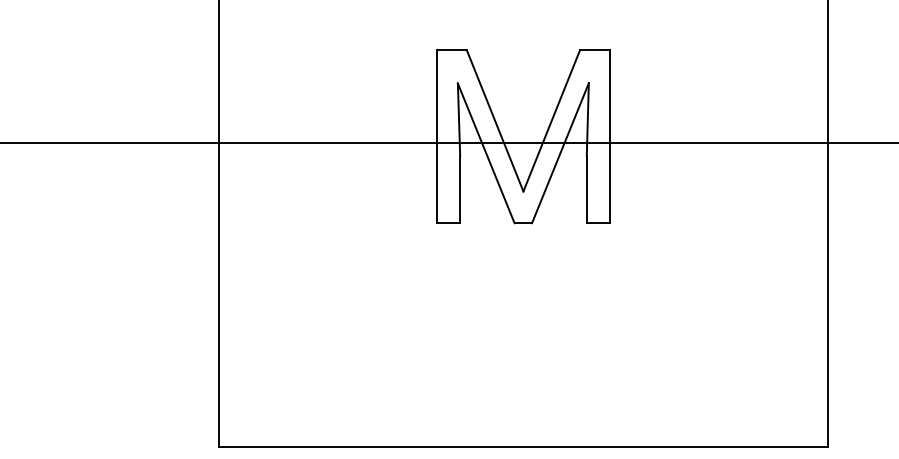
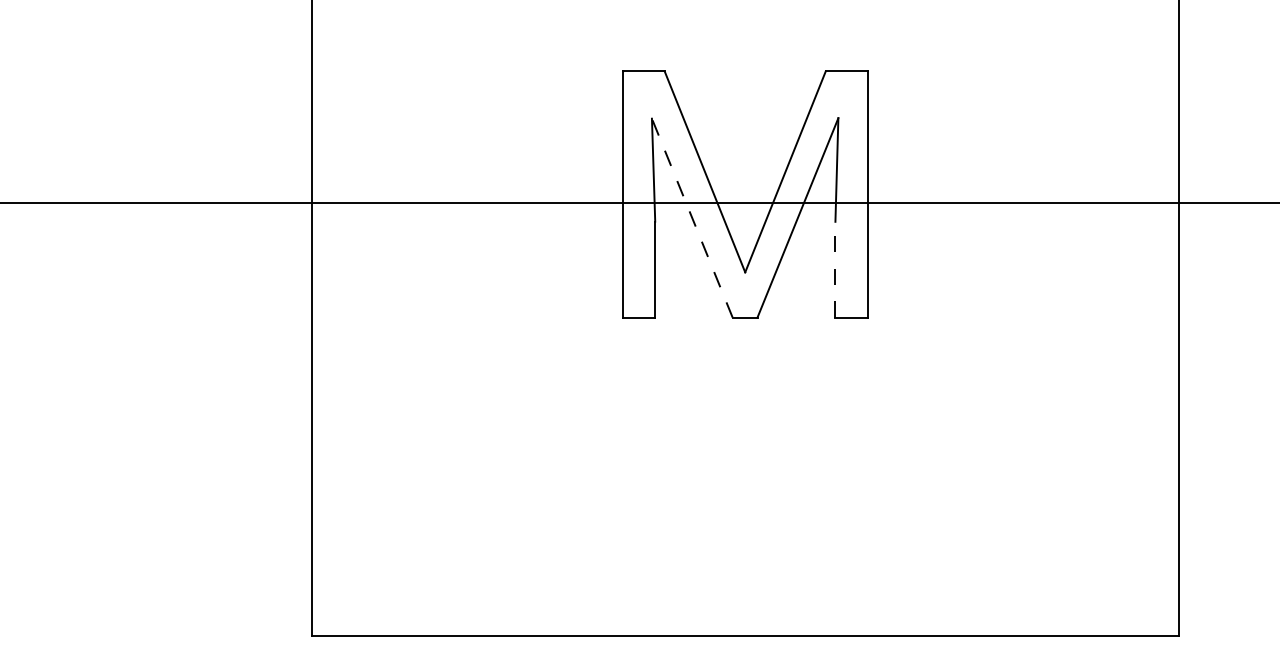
line: (486, 152) -> (692, 216), solid -> dashed
line: (586, 189) -> (835, 269), solid -> dashed

